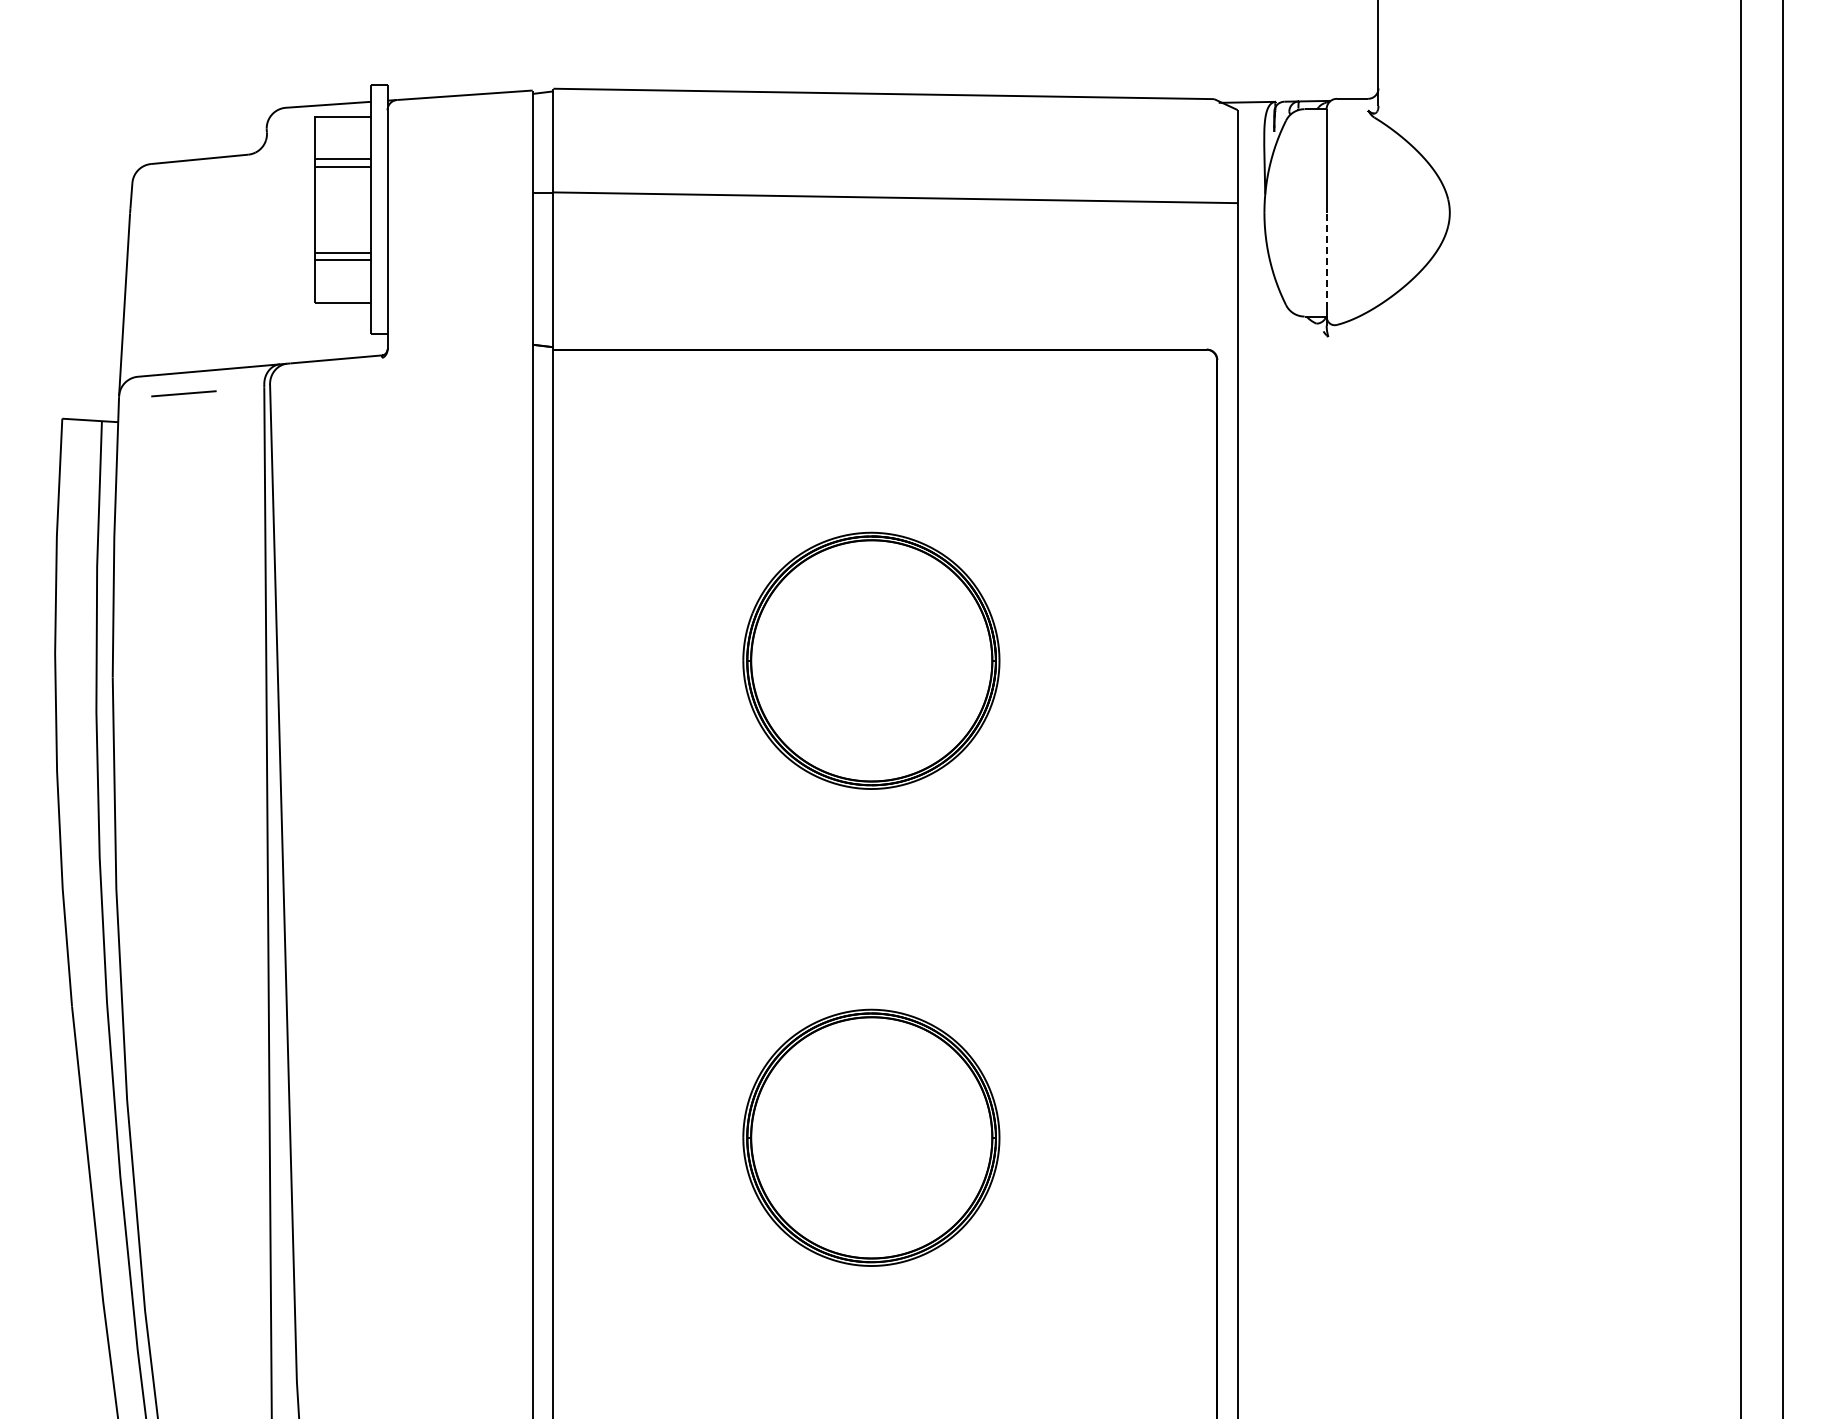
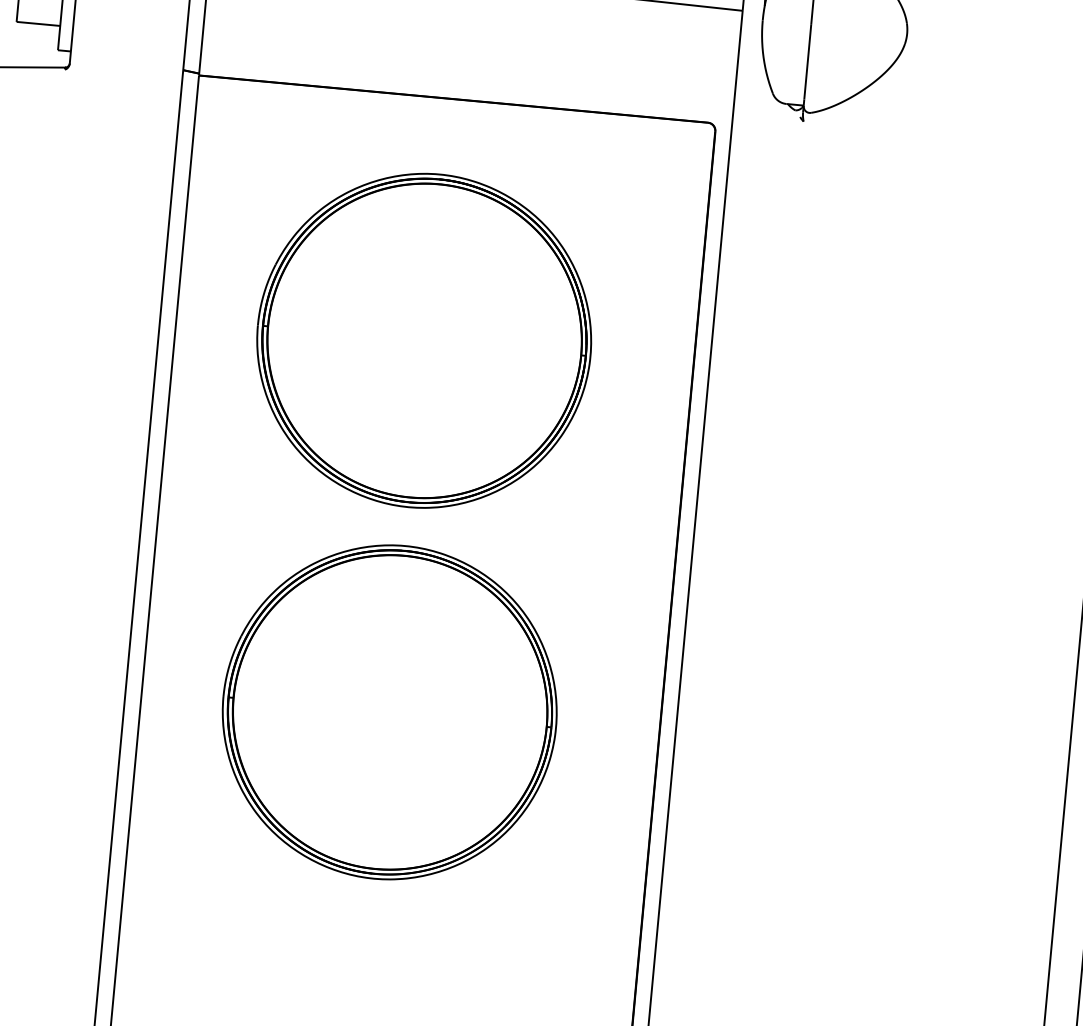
line: (1326, 260) -> (807, 61), dashed -> solid
part: (871, 660) -> (424, 340), size x1.67
part: (871, 1137) -> (389, 712), size x1.67

